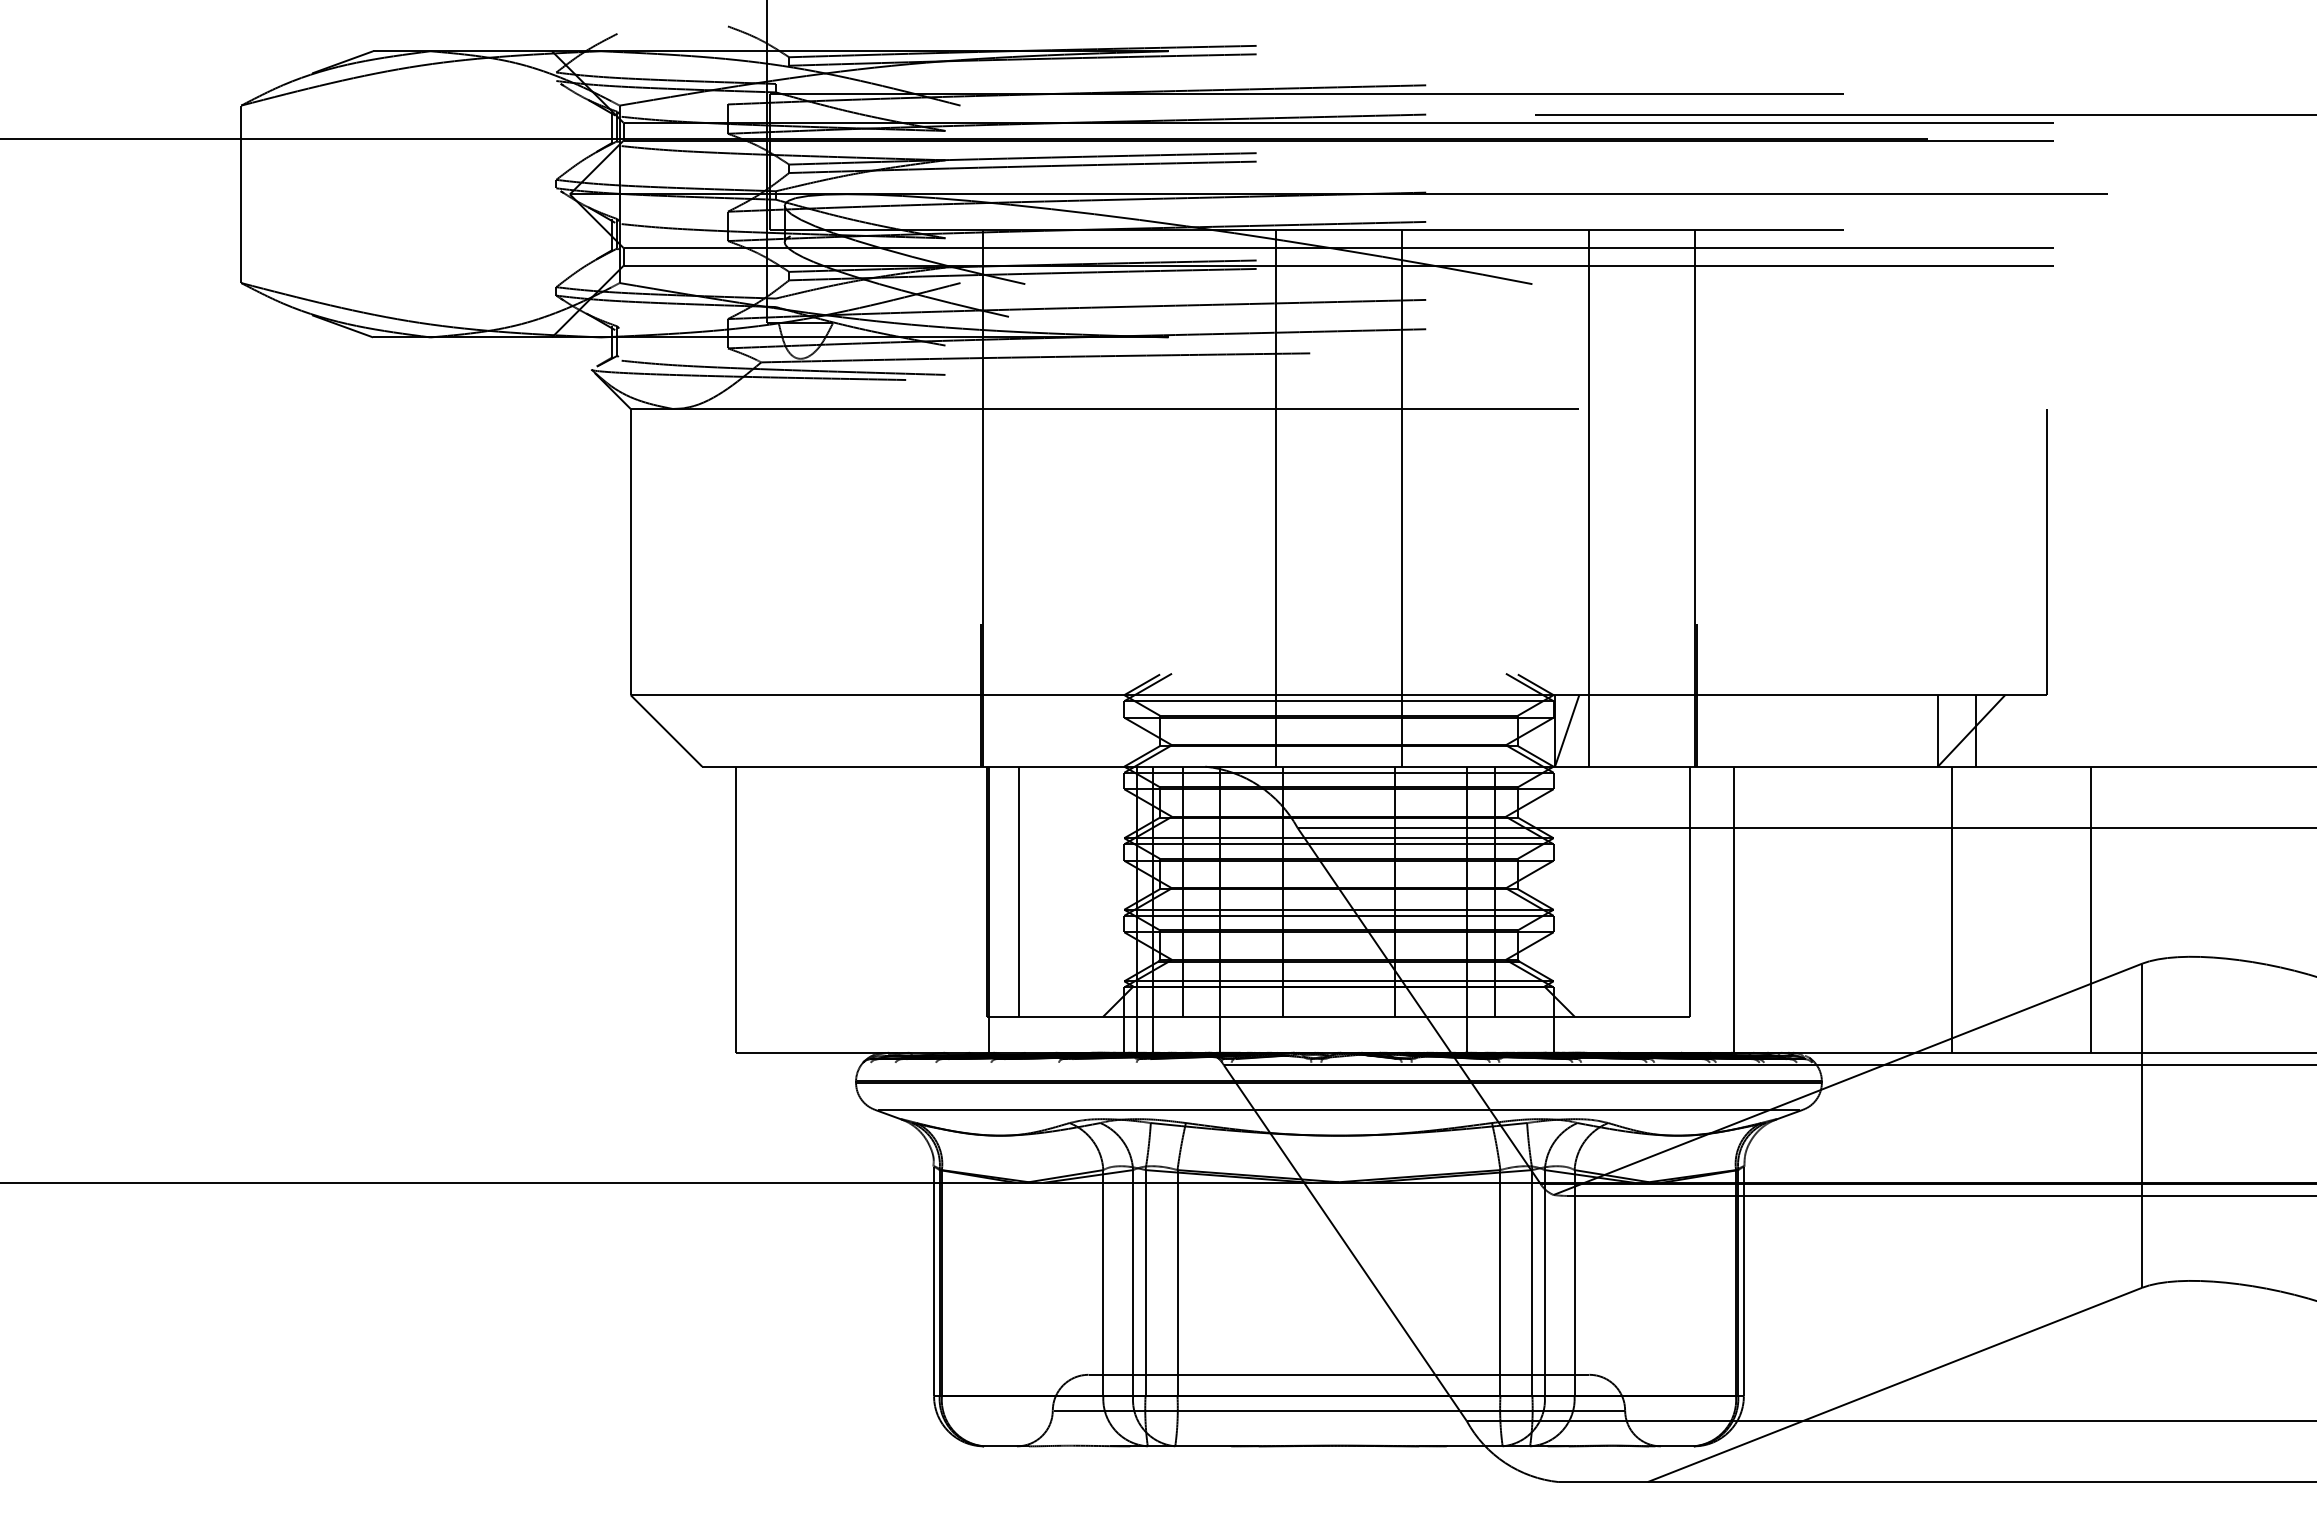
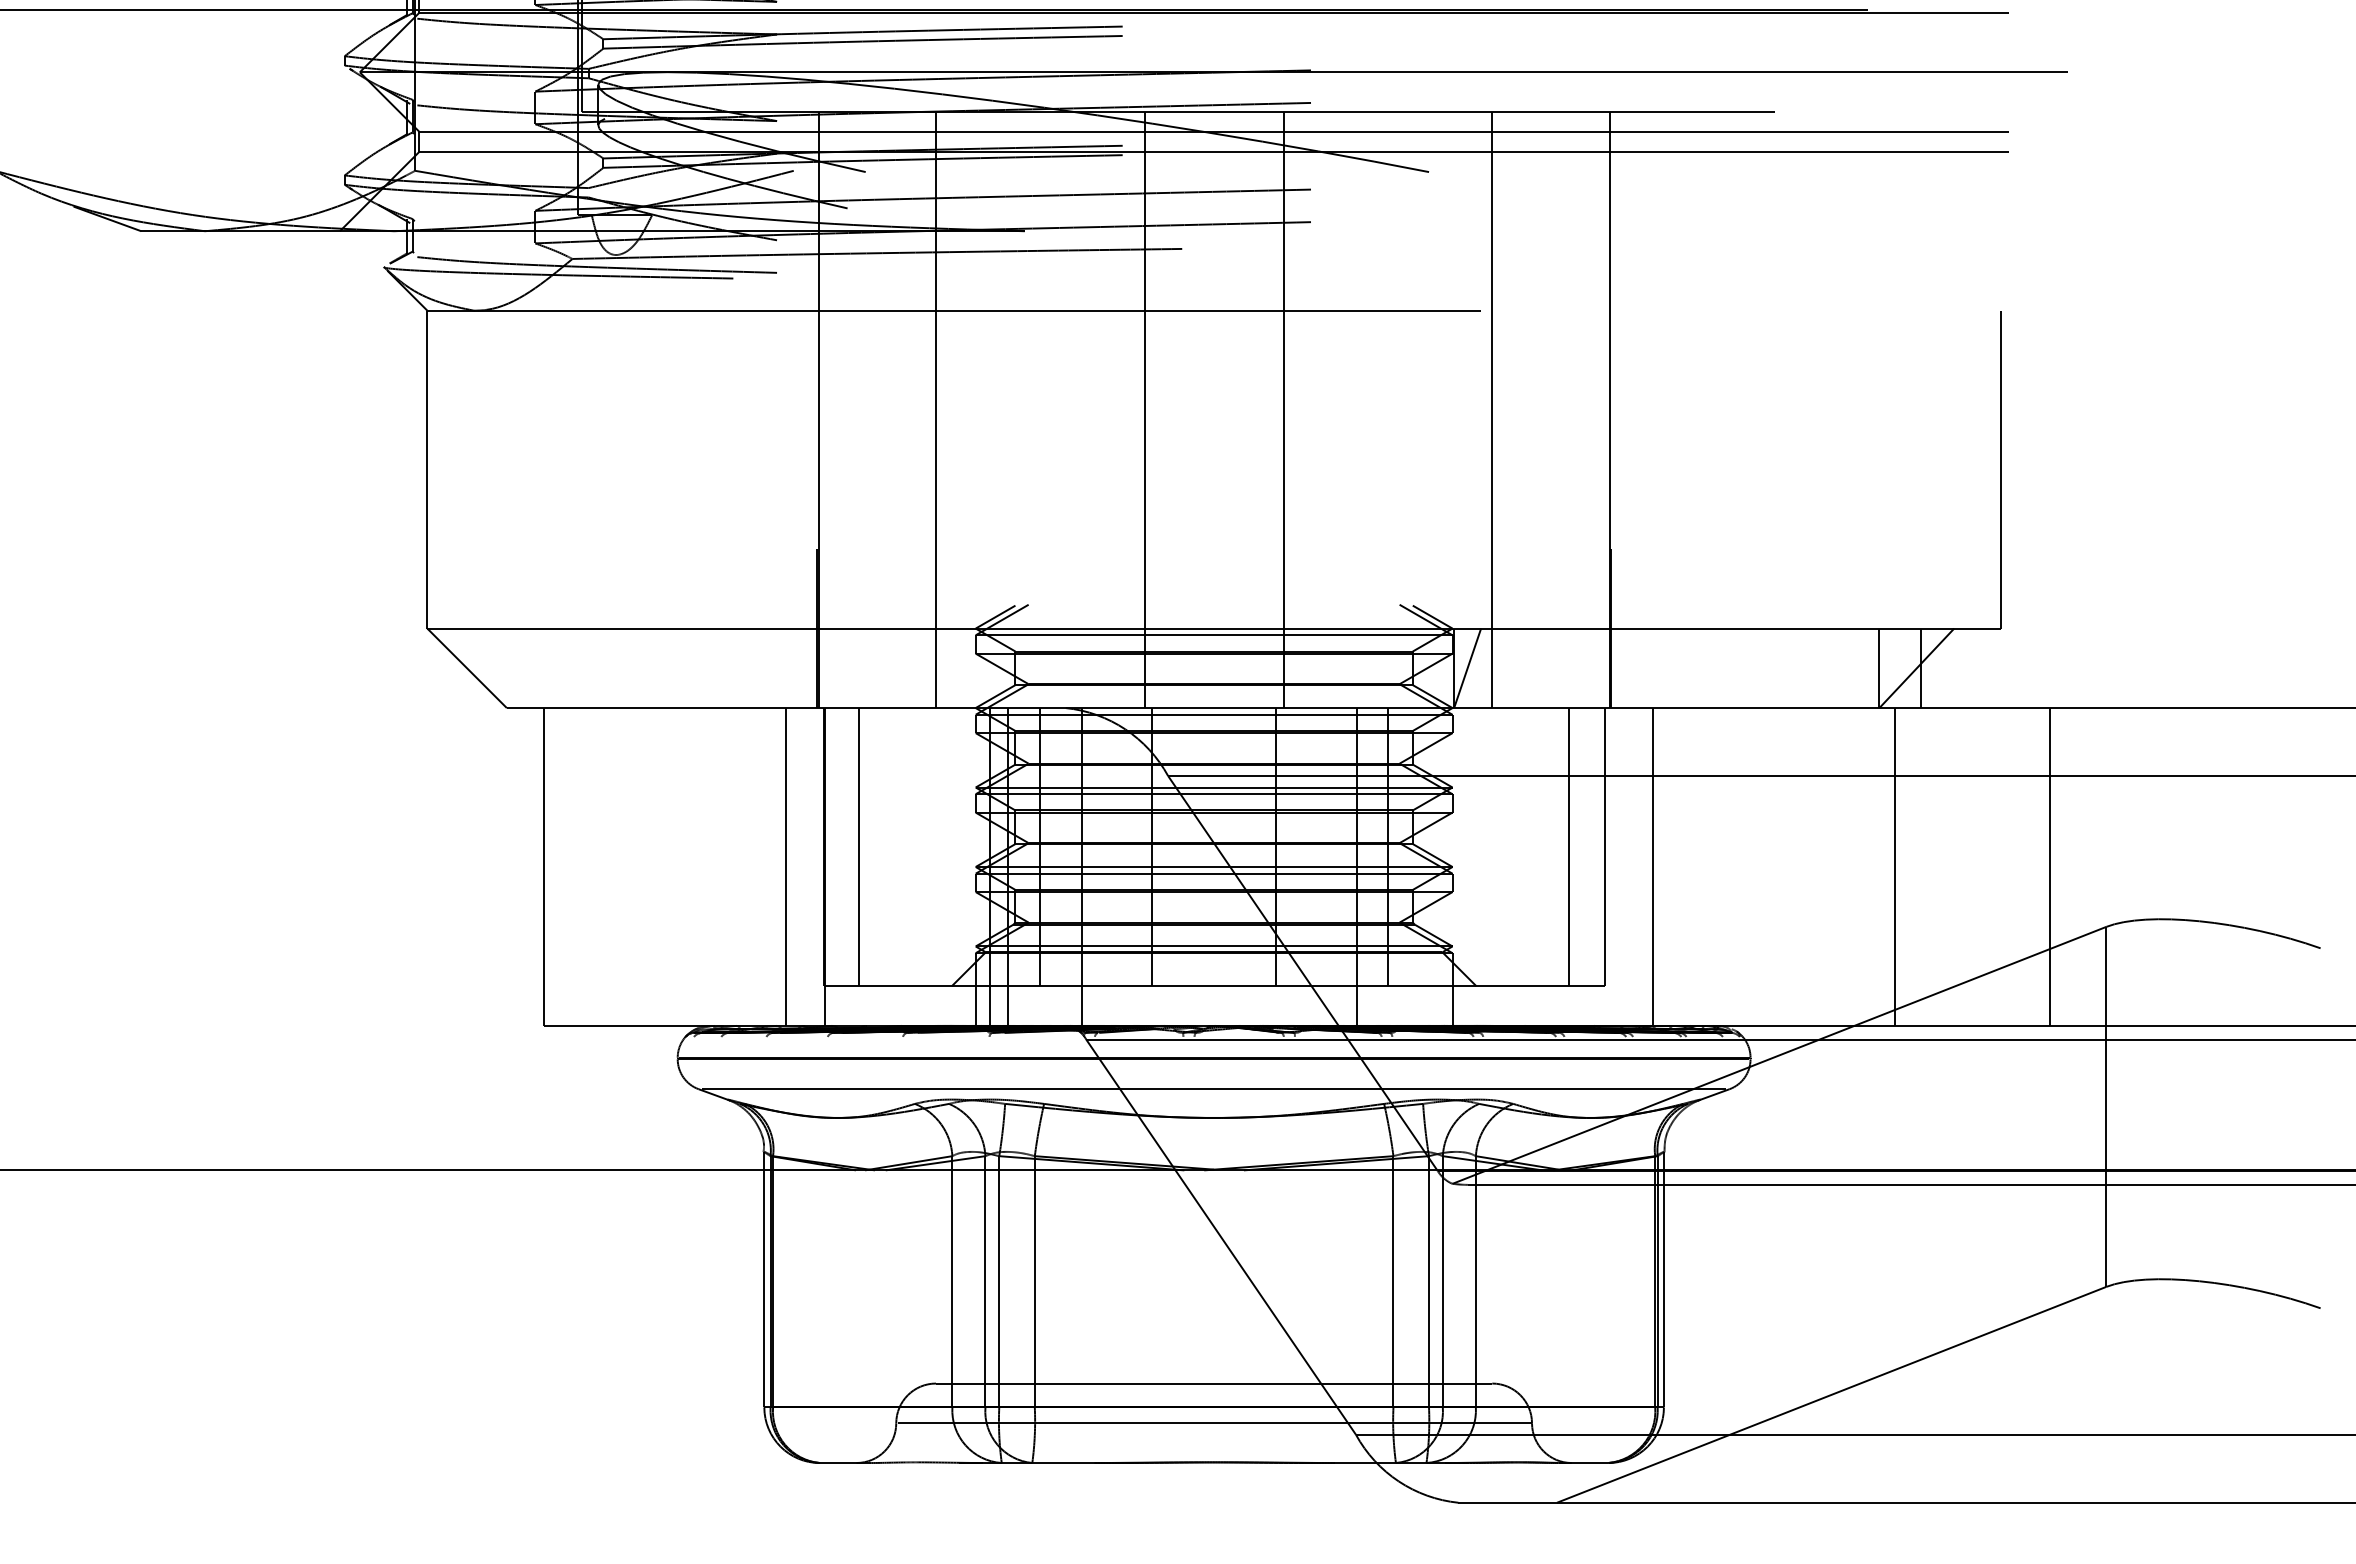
line: (1088, 498) -> (935, 410), added
line: (1658, 891) -> (1569, 846), added
line: (953, 909) -> (785, 866), added

